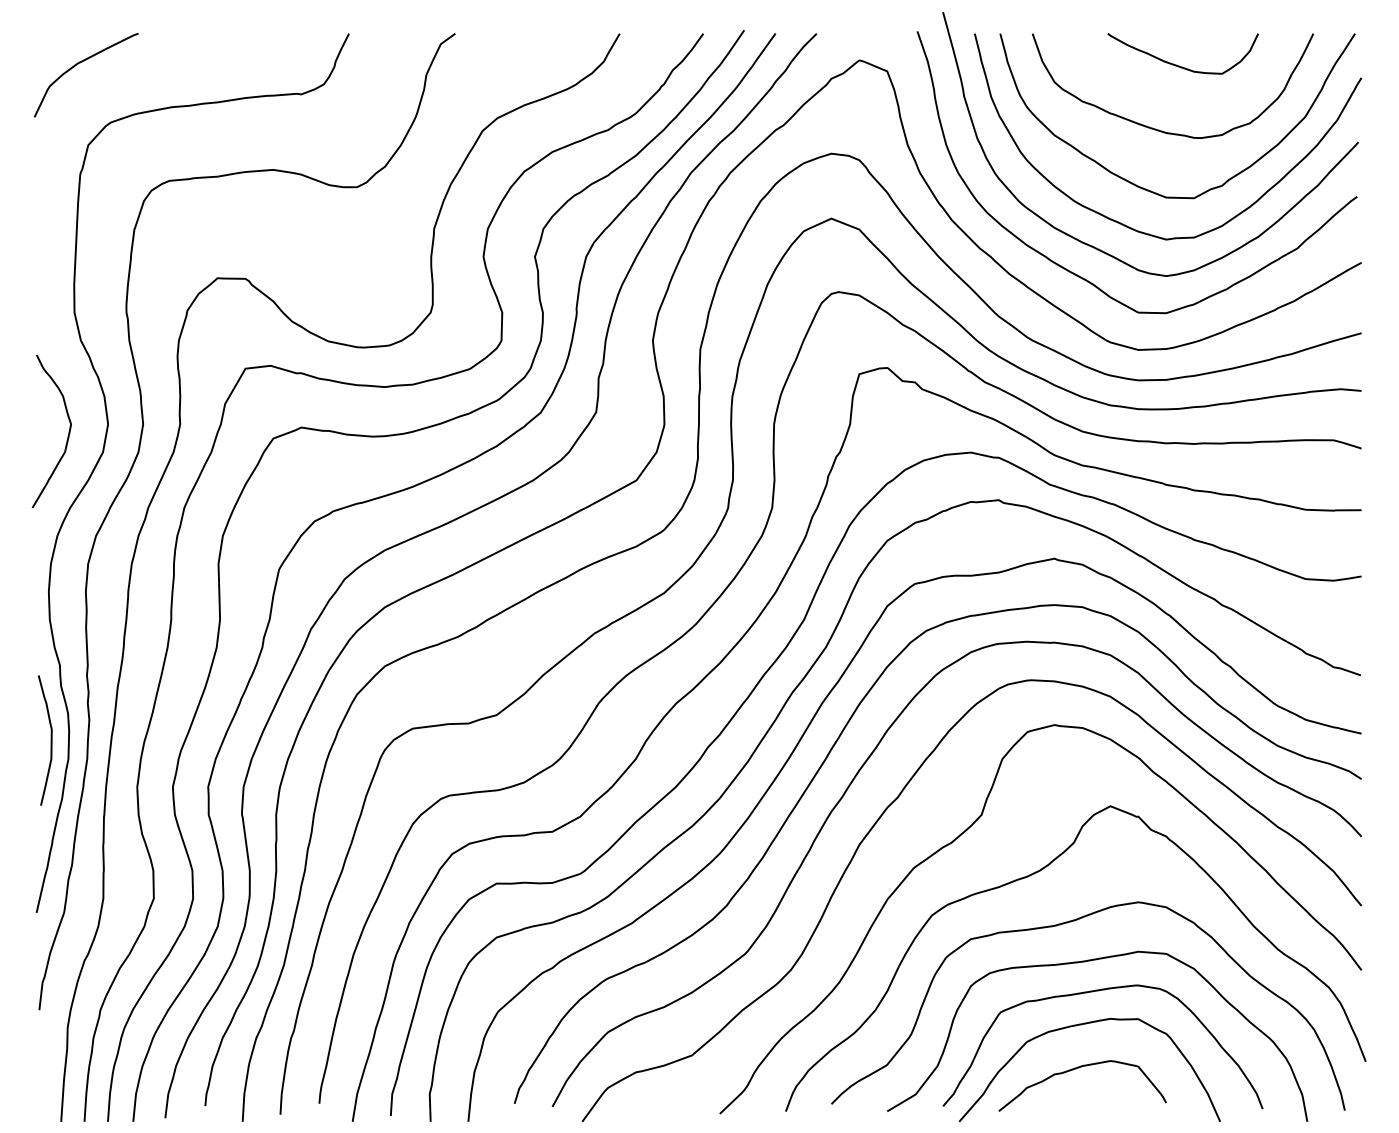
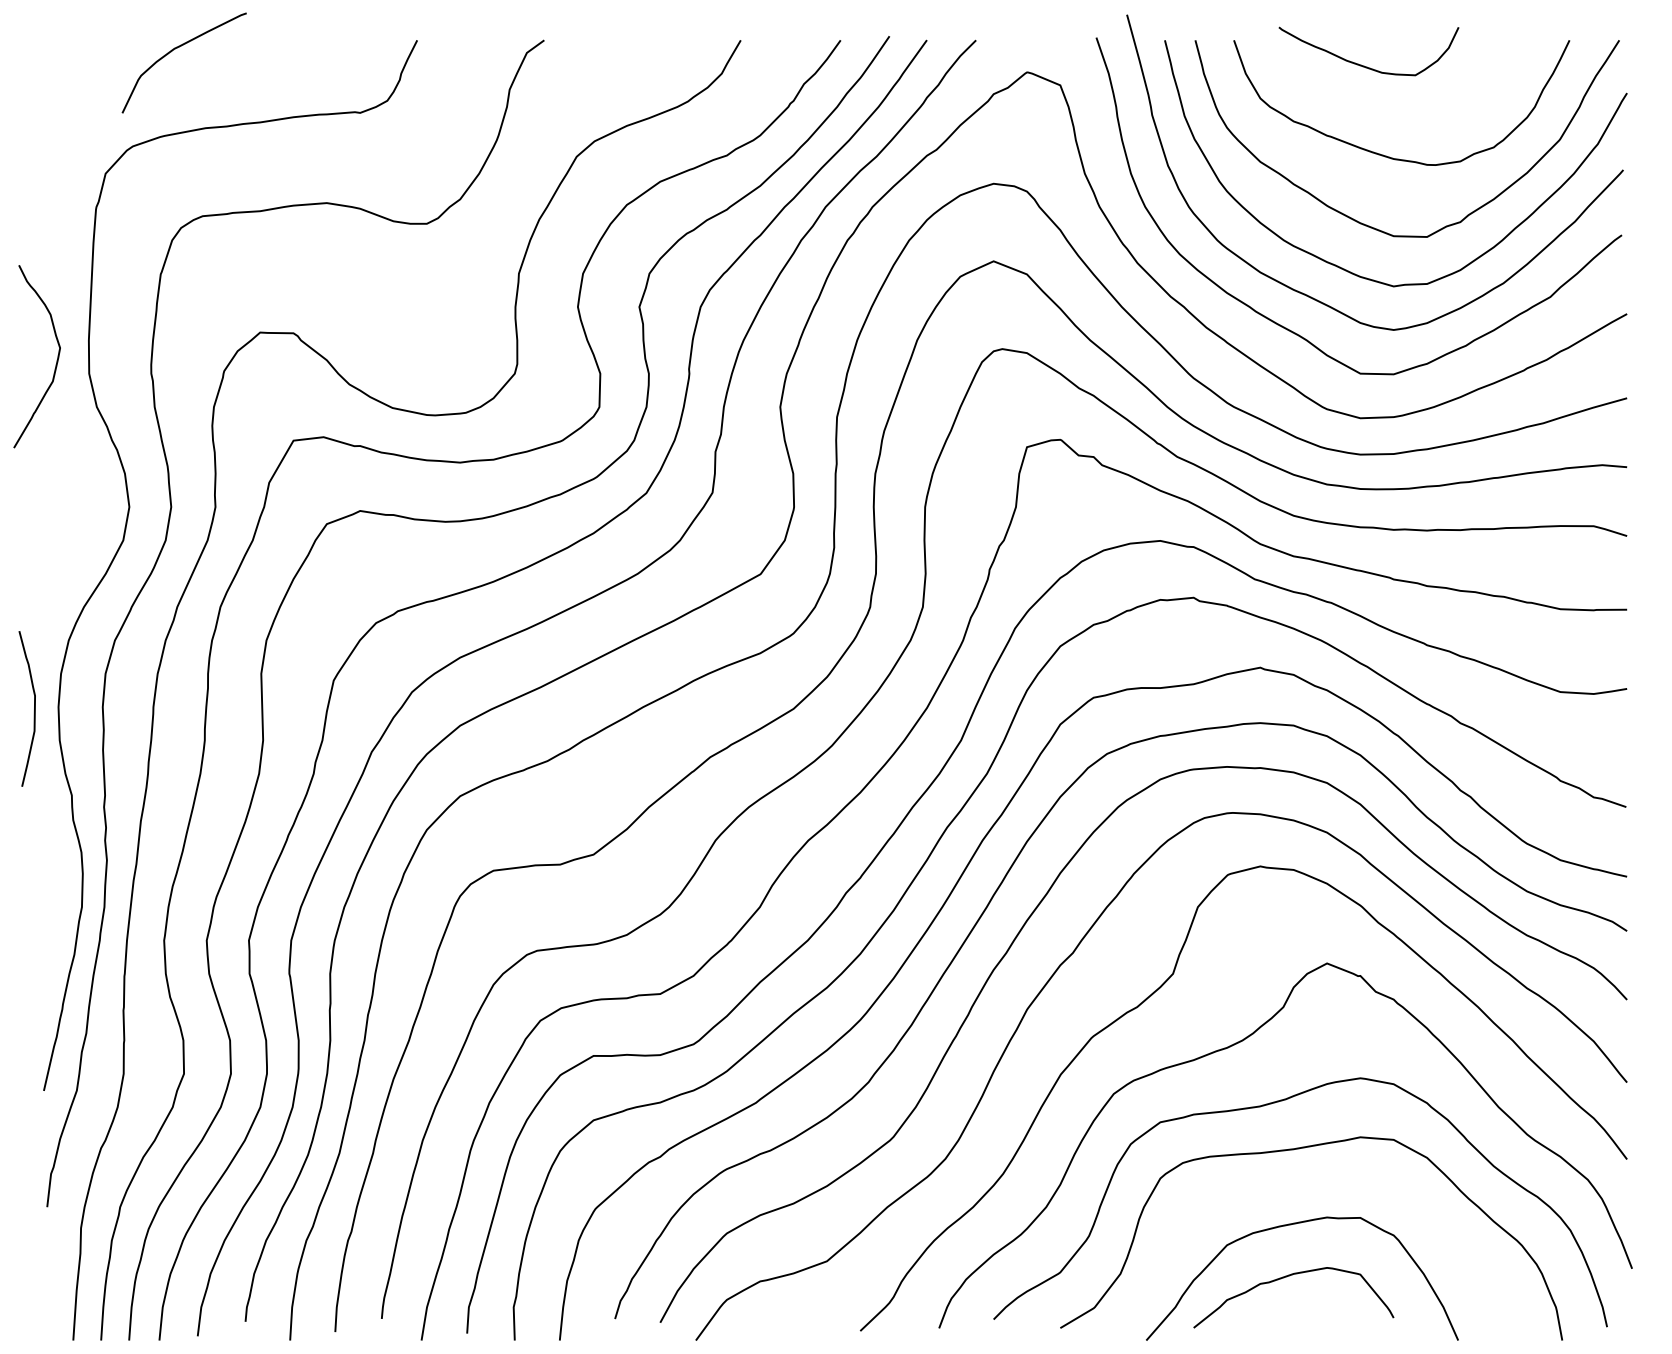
curve: (80, 63) -> (177, 48), moved
curve: (1179, 65) -> (1364, 65), moved
curve: (68, 434) -> (56, 360), moved
curve: (51, 740) -> (34, 708), moved
curve: (1094, 992) -> (1307, 1185), removed

